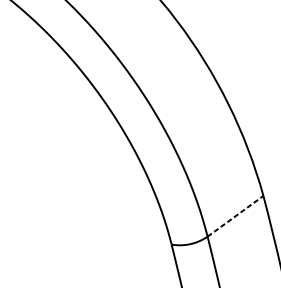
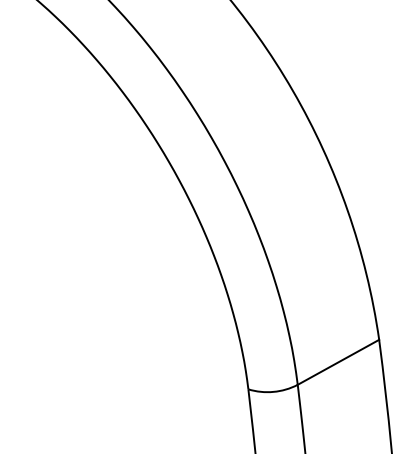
line: (235, 216) -> (338, 362), dashed -> solid

